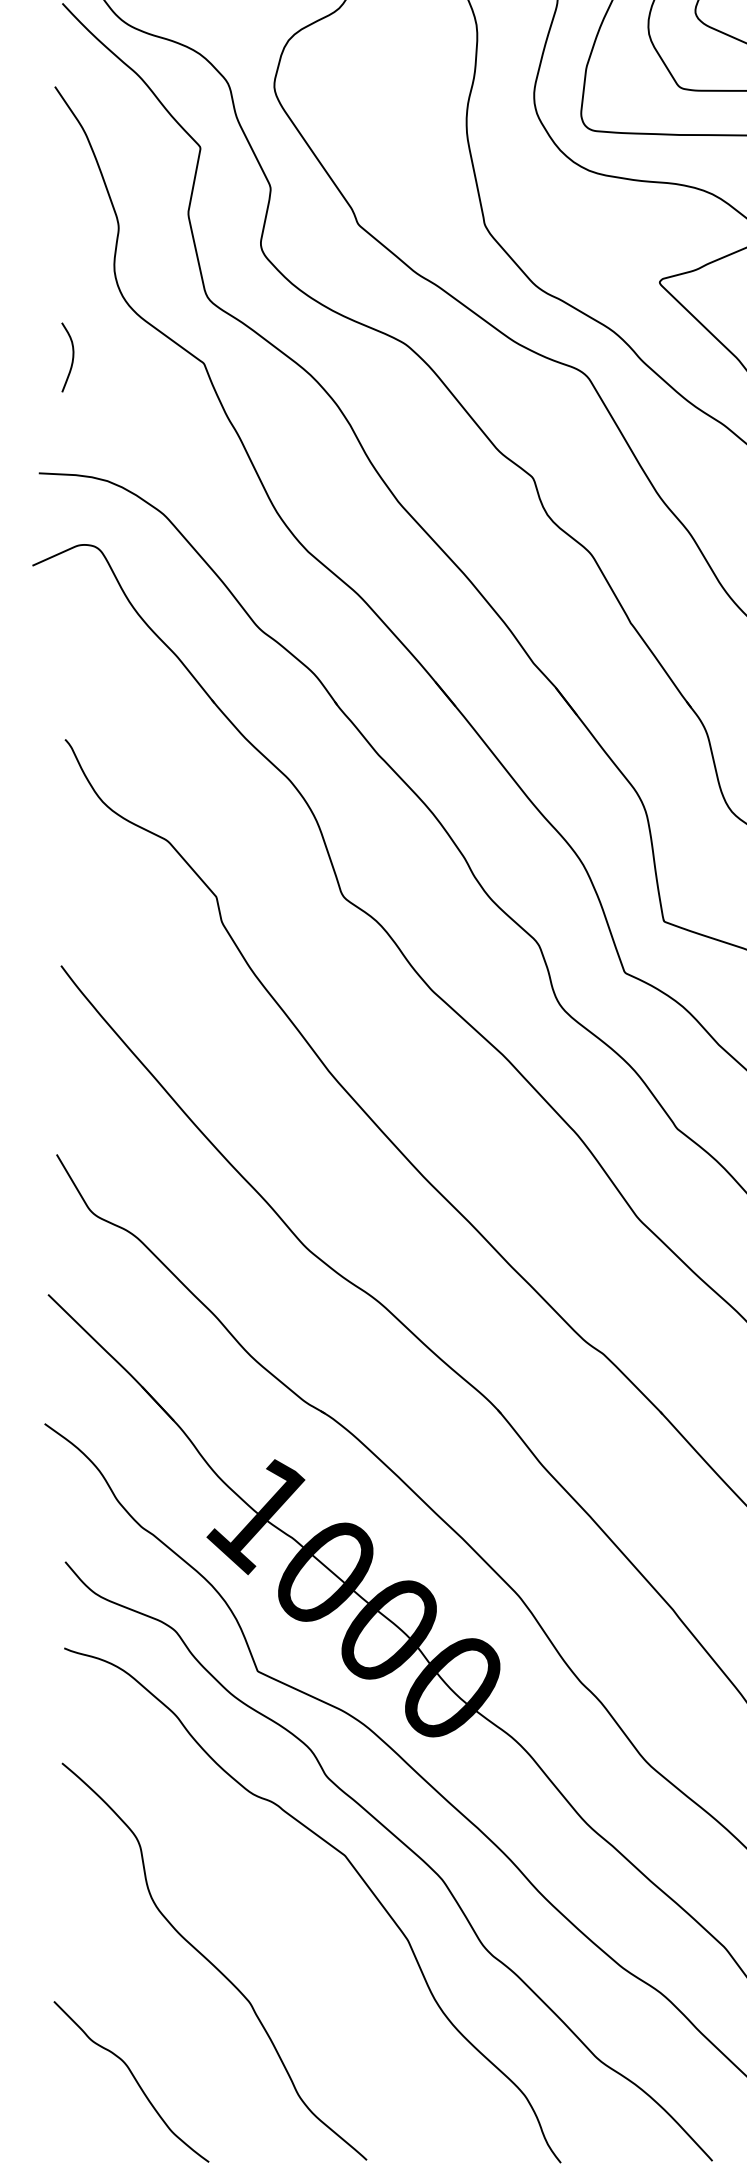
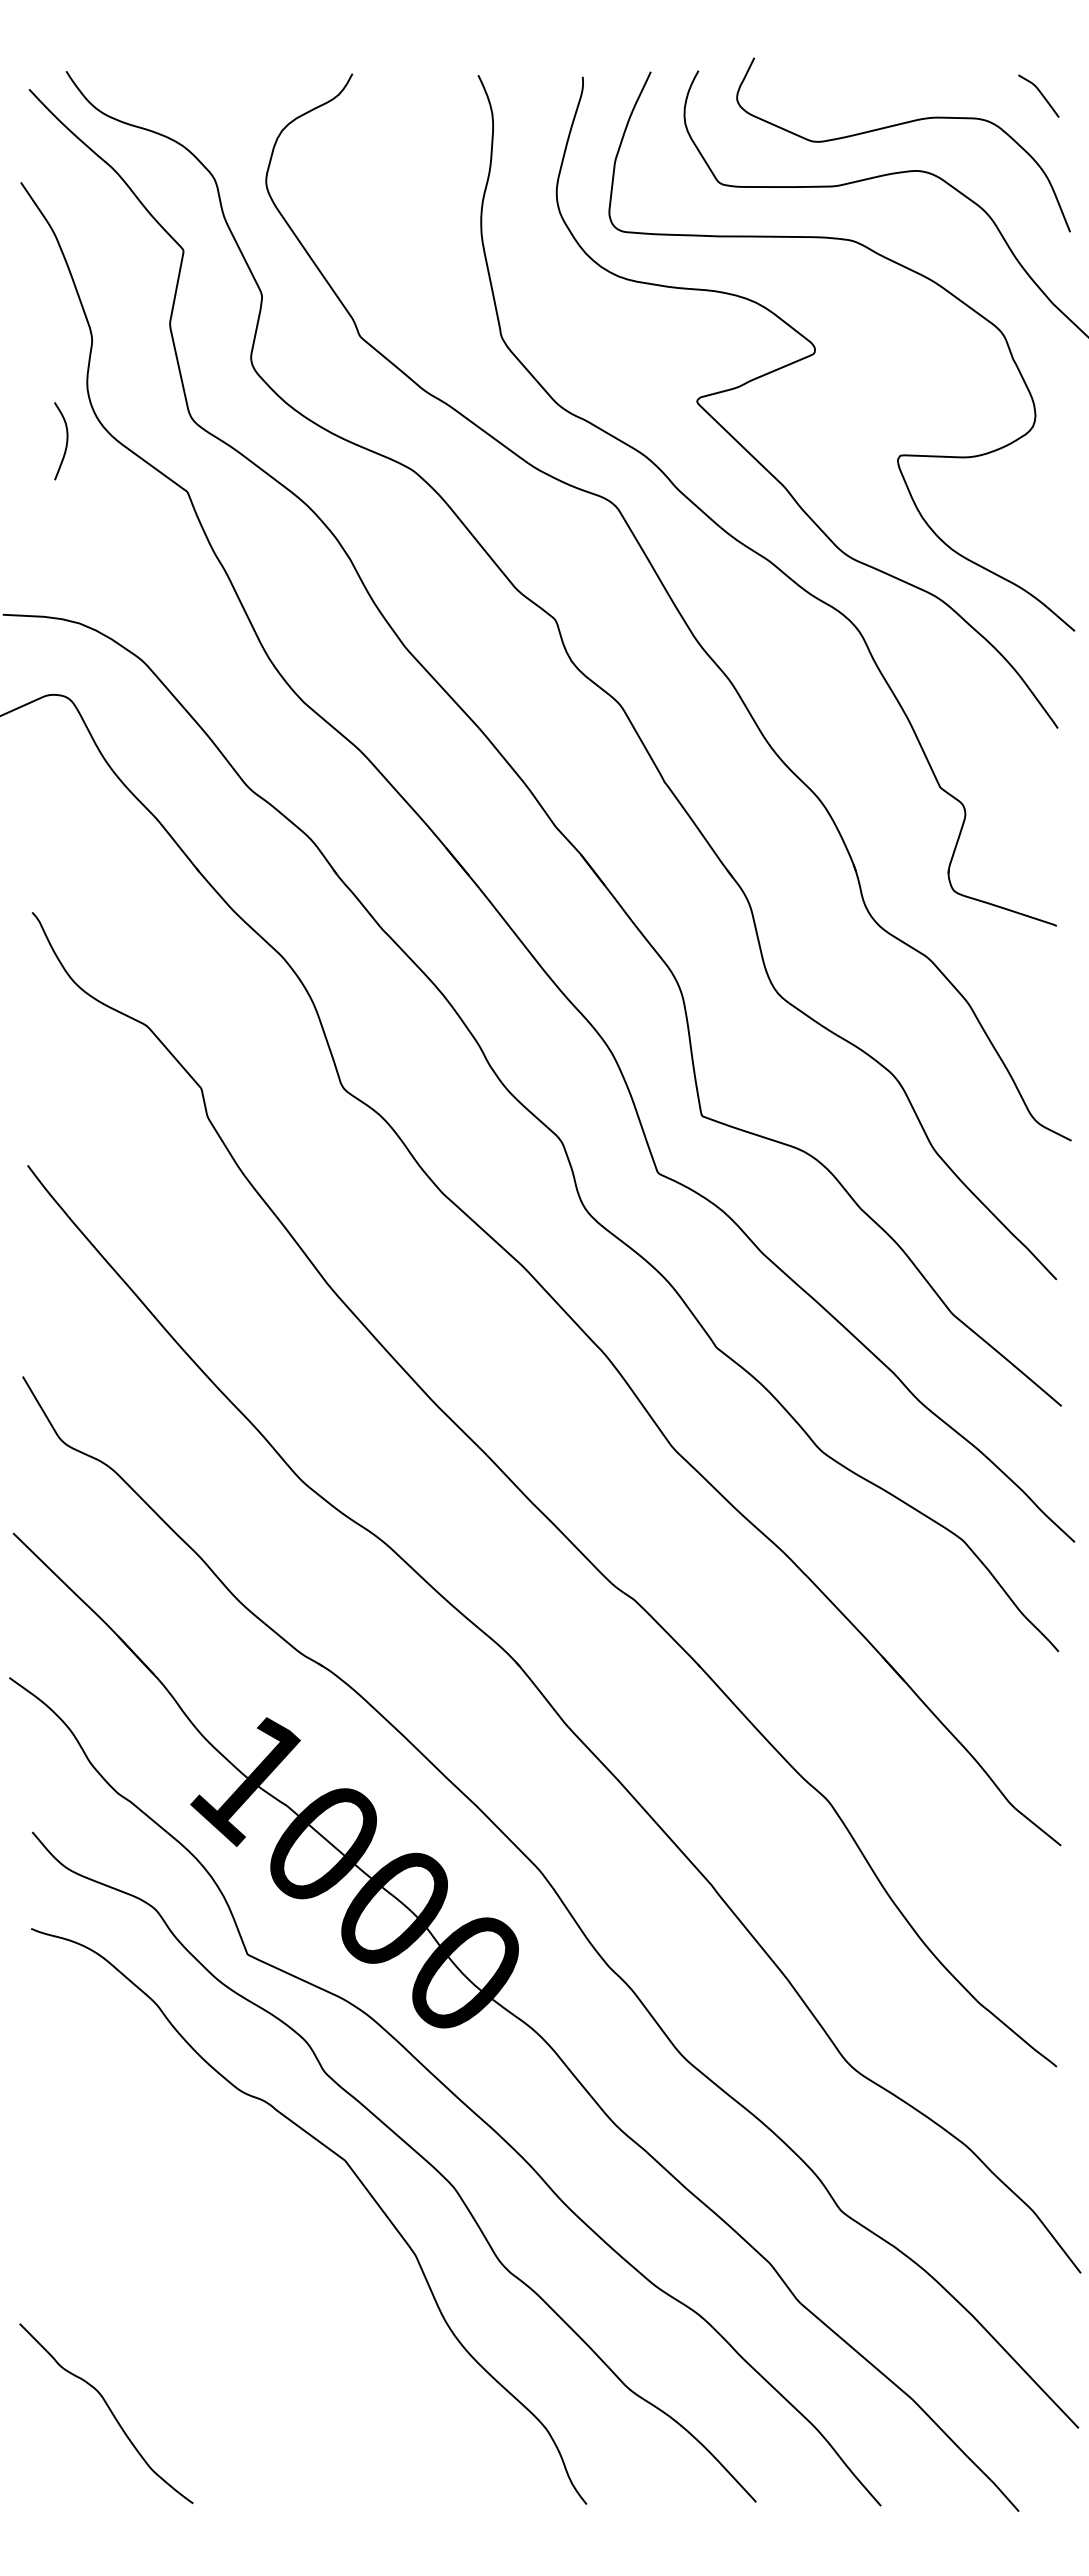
curve: (72, 357) -> (66, 441), moved
curve: (212, 1962) -> (196, 2280), removed

